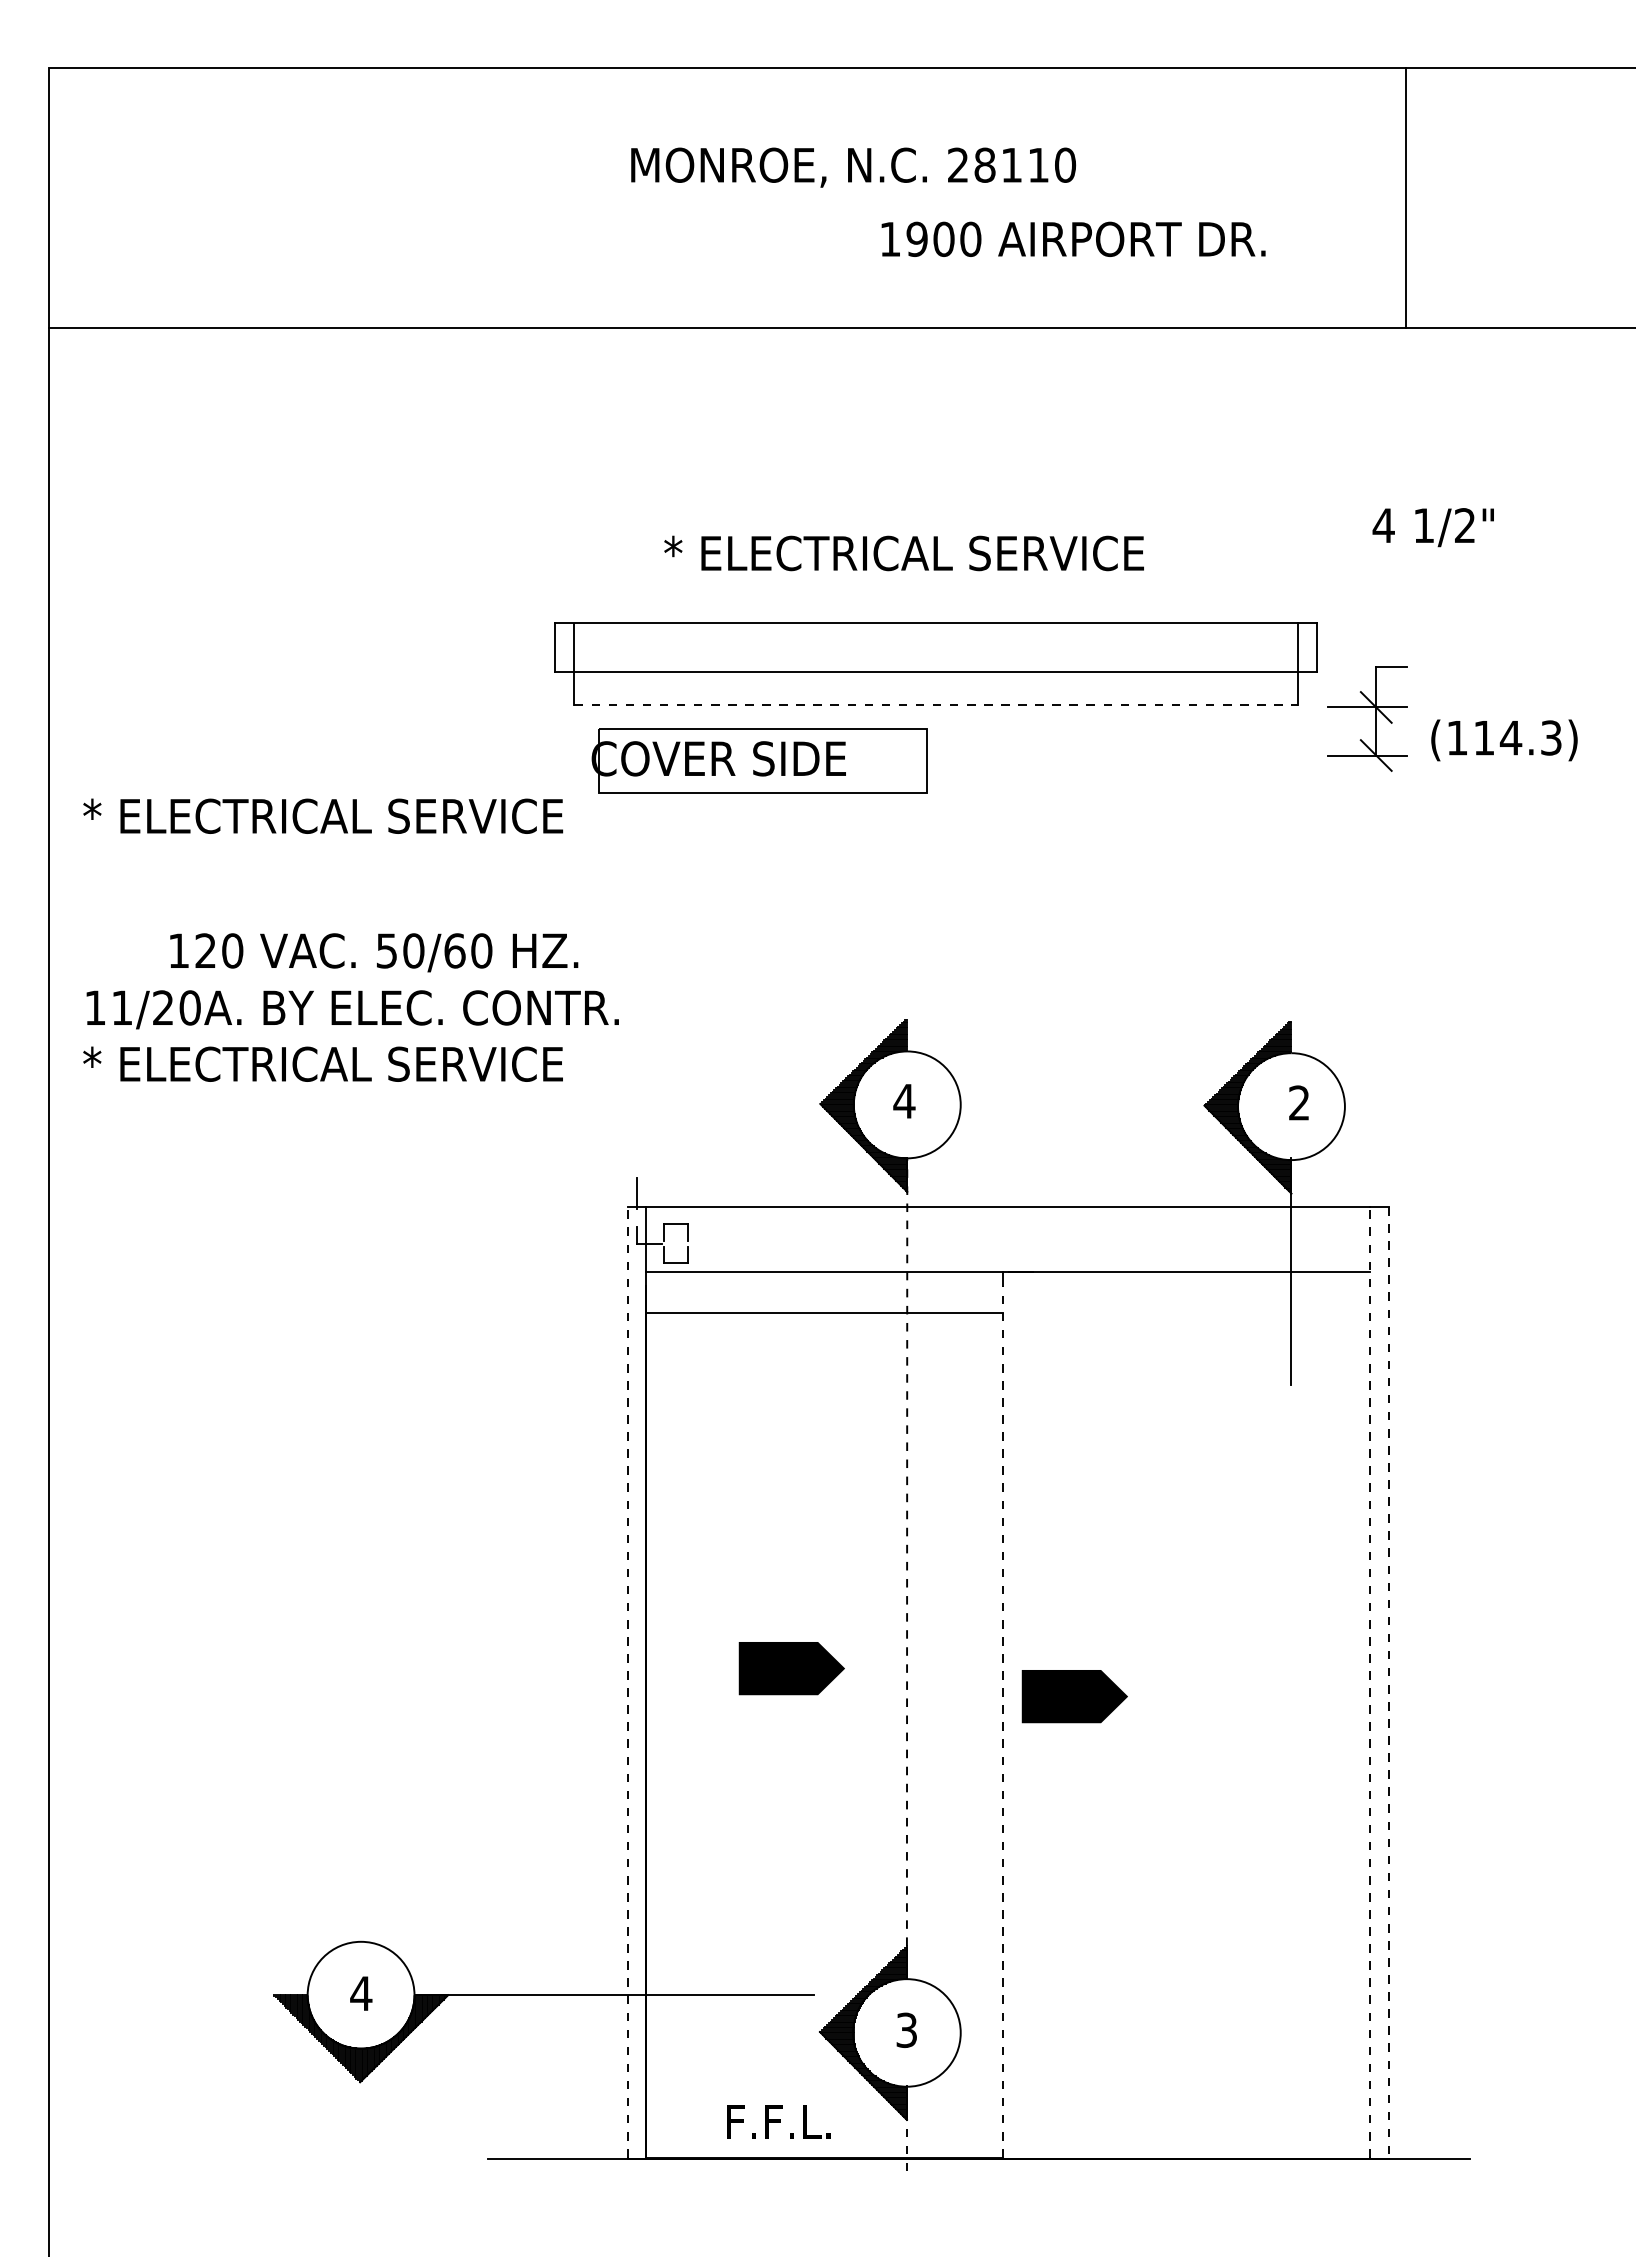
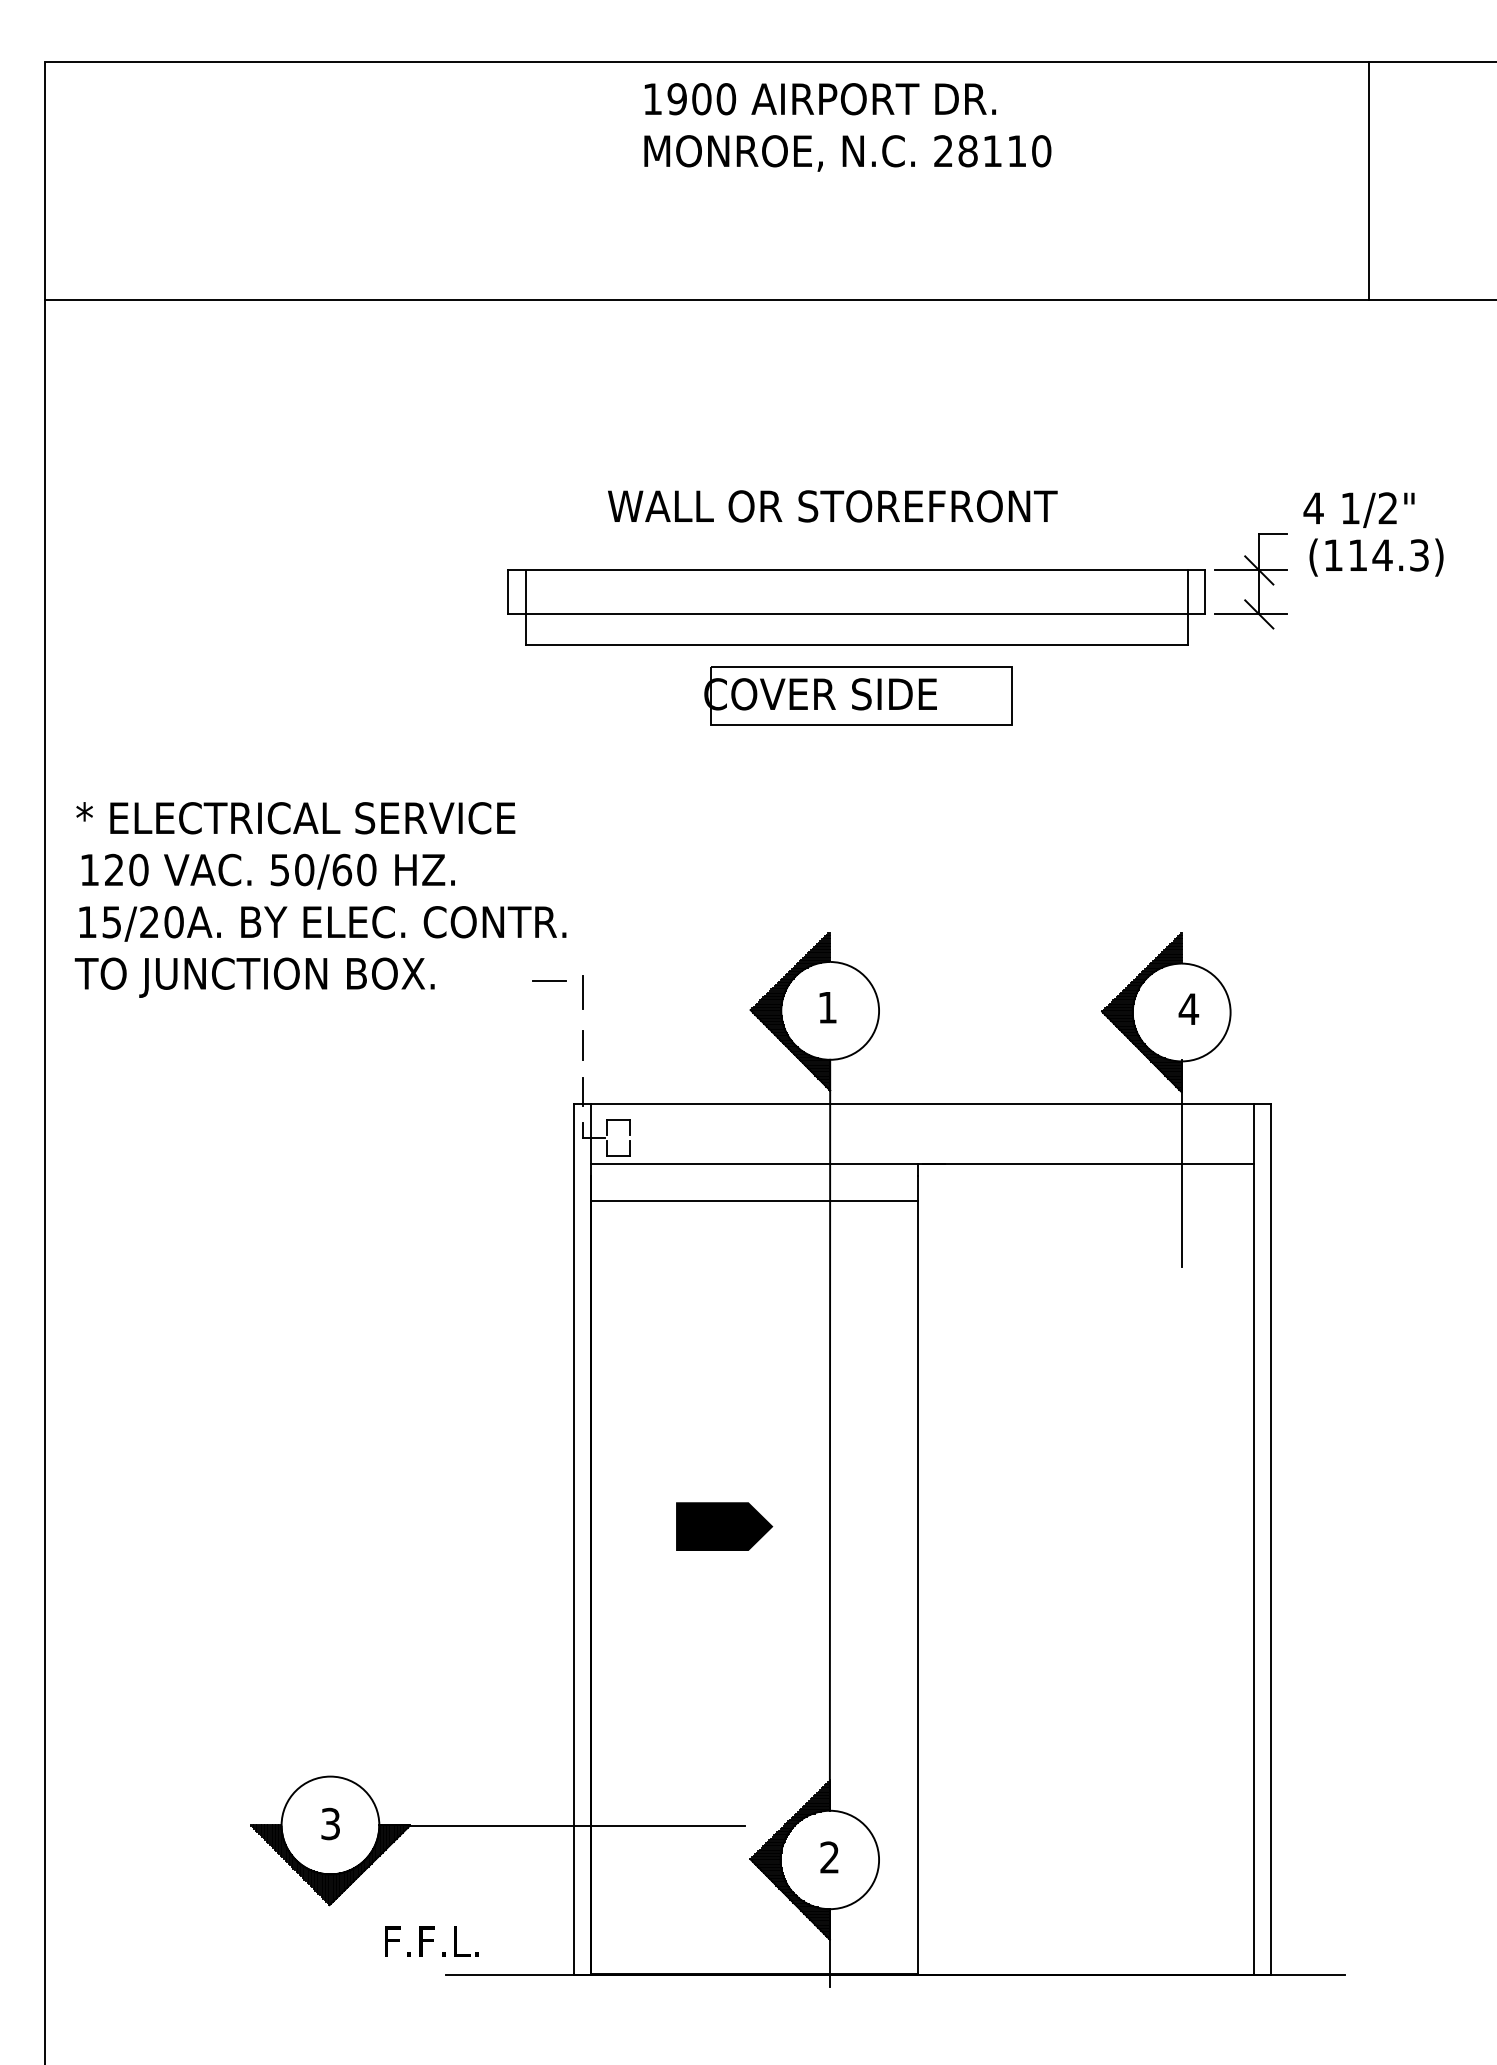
text: (853, 167) -> (847, 153), moved
line: (1405, 197) -> (1369, 180), moved
text: (1073, 238) -> (820, 98), moved
text: (1432, 527) -> (1358, 510), moved
text: (909, 553) -> (832, 506), * ELECTRICAL SERVICE -> WALL OR STOREFRONT
line: (936, 705) -> (856, 645), dashed -> solid
part: (1375, 718) -> (1258, 580), moved
text: (1504, 740) -> (1376, 557), moved
part: (759, 760) -> (857, 695), moved
text: (323, 815) -> (296, 817), moved
text: (374, 952) -> (268, 871), moved
text: (121, 1007) -> (111, 921), 11/20A. -> 15/20A.
text: (321, 1068) -> (294, 977), * ELECTRICAL SERVICE -> TO JUNCTION BOX.
line: (600, 1072) -> (549, 981), added
line: (637, 1084) -> (583, 992), added
text: (904, 1101) -> (827, 1007), 4 -> 1
text: (1299, 1102) -> (1189, 1008), 2 -> 4
line: (637, 1142) -> (583, 1045), added
line: (907, 1552) -> (830, 1420), dashed -> solid
line: (627, 1681) -> (574, 1538), dashed -> solid
line: (1370, 1681) -> (1253, 1538), dashed -> solid
line: (1389, 1683) -> (1271, 1540), dashed -> solid
part: (1074, 1696) -> (983, 1552), removed
line: (1003, 1721) -> (918, 1575), dashed -> solid
text: (361, 1993) -> (330, 1823), 4 -> 3
text: (906, 2030) -> (829, 1857), 3 -> 2
text: (778, 2121) -> (431, 1940), moved
line: (906, 2145) -> (829, 1962), dashed -> solid

